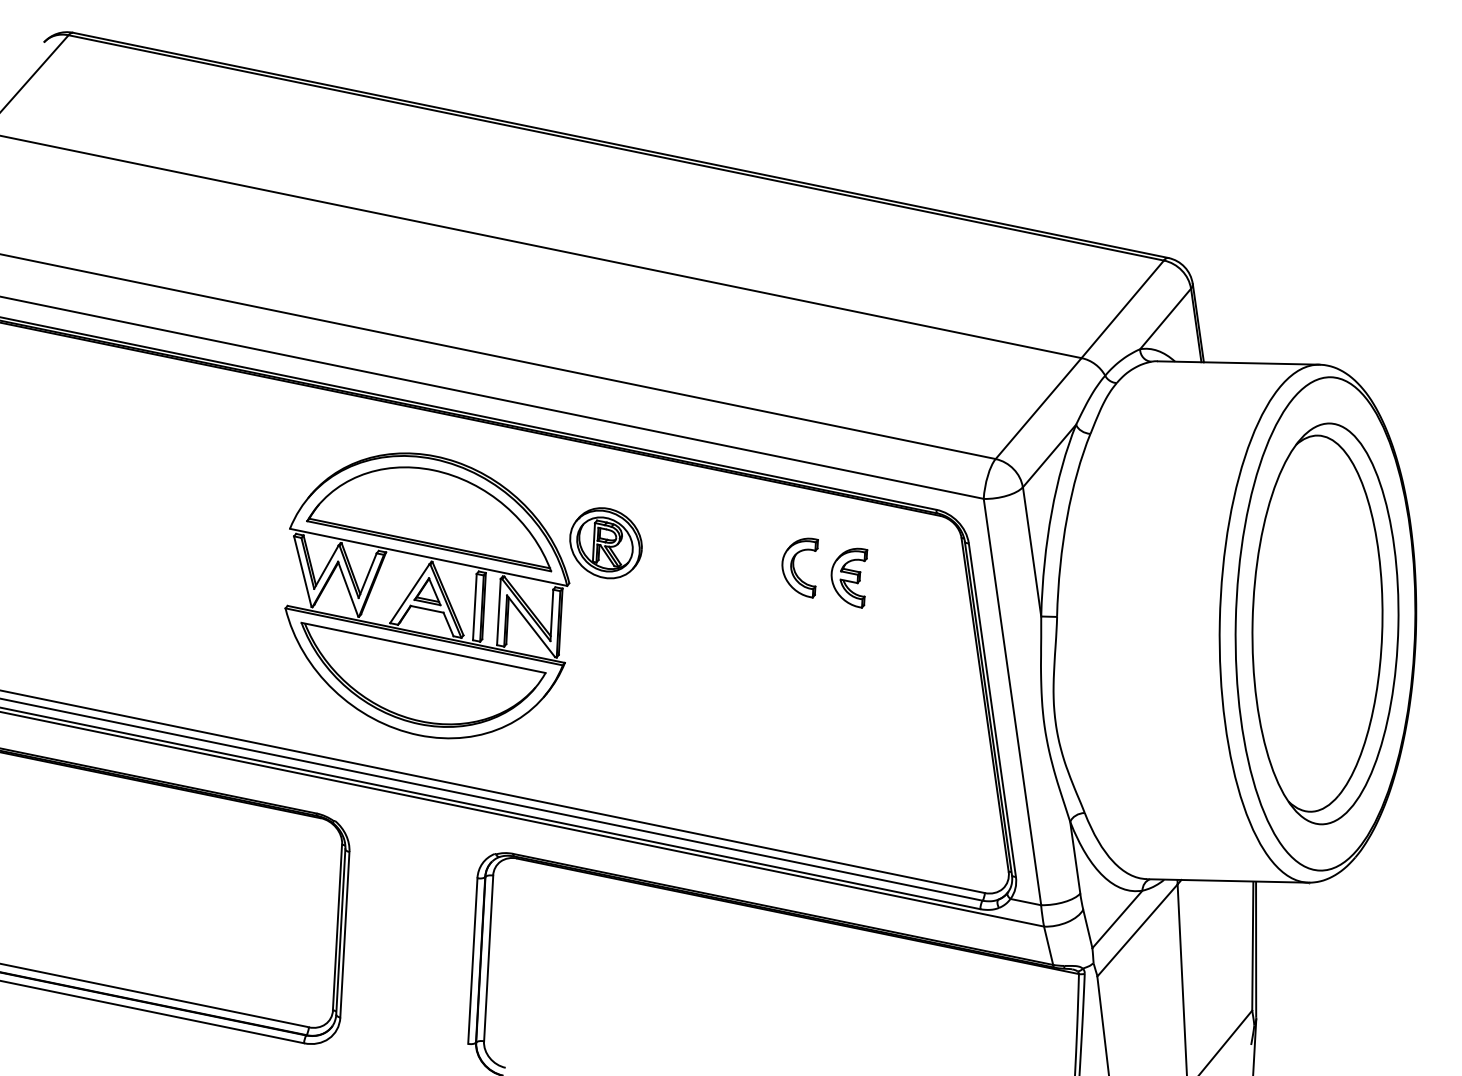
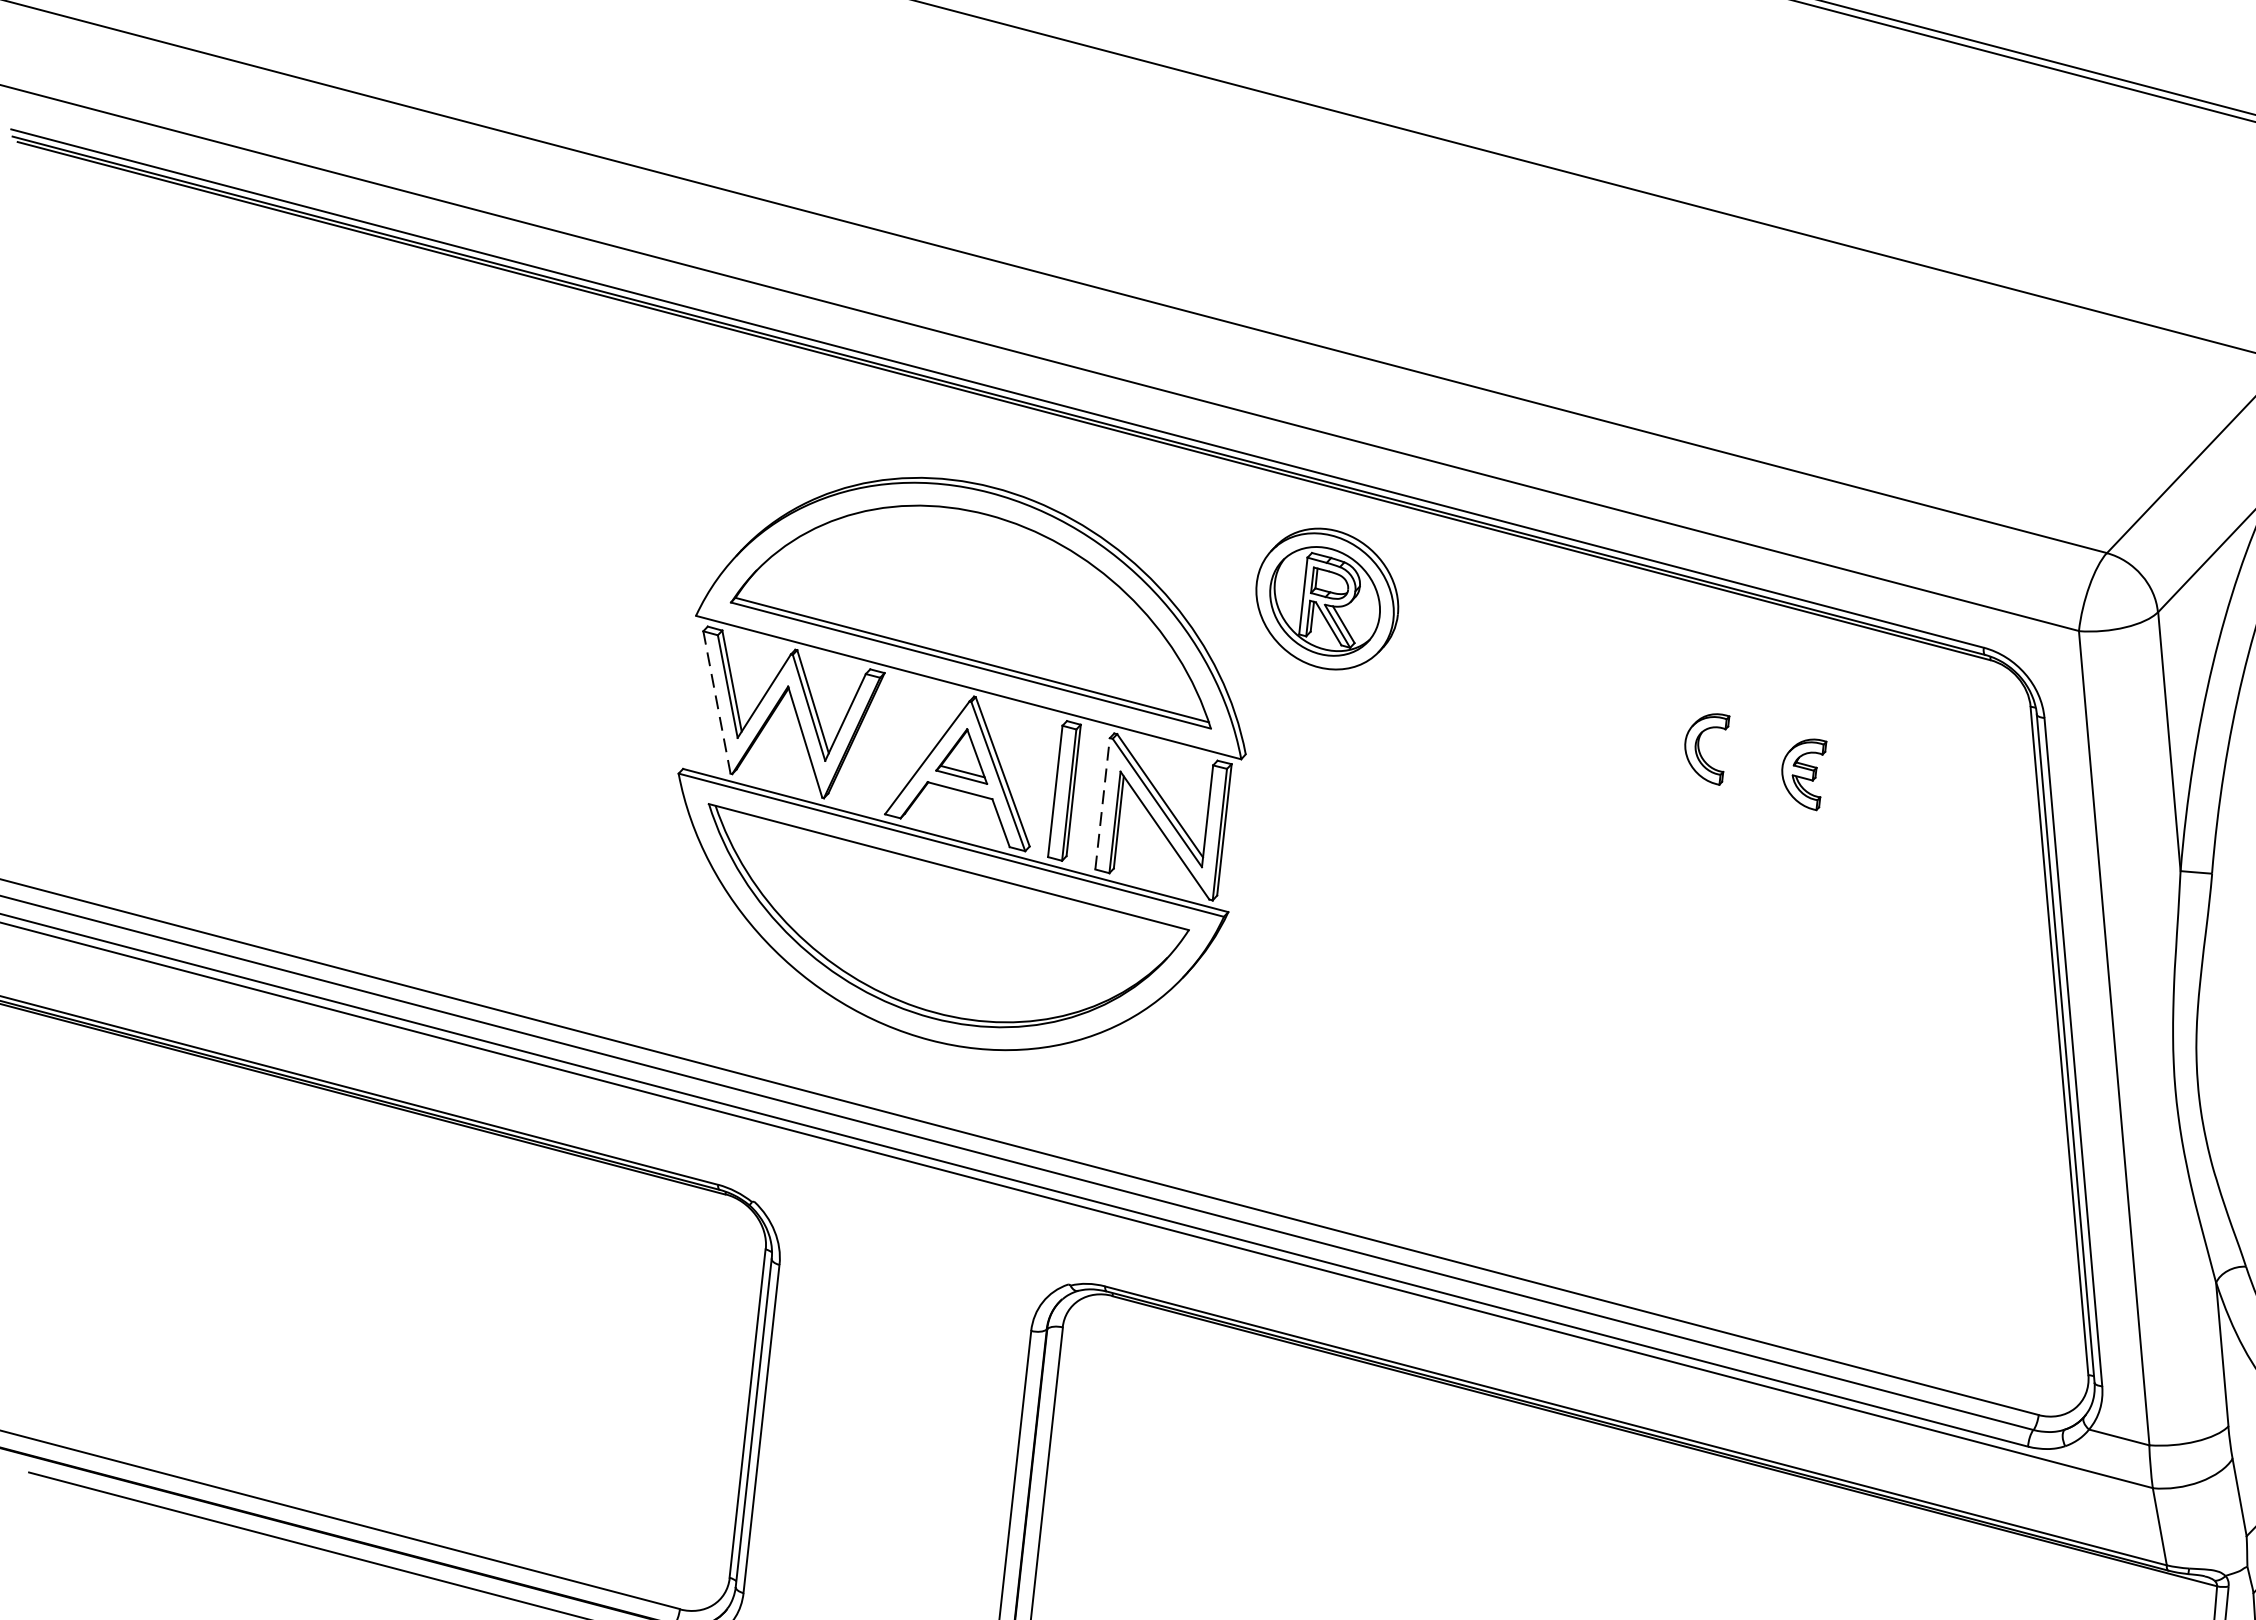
part: (605, 543) -> (1326, 599), moved
part: (799, 567) -> (1705, 747), size x0.6
line: (302, 571) -> (716, 702), solid -> dashed
part: (849, 577) -> (1803, 772), size x0.6
line: (498, 611) -> (1101, 802), solid -> dashed

